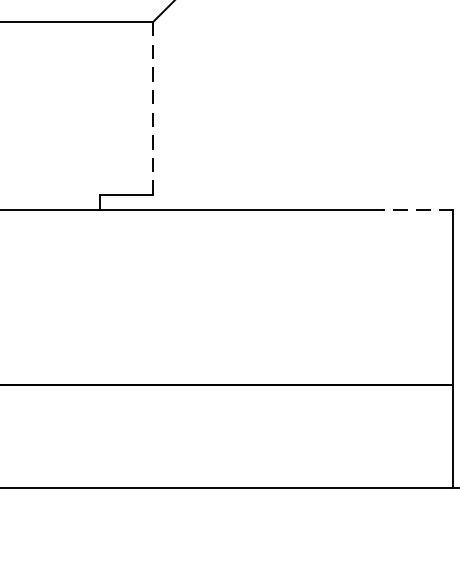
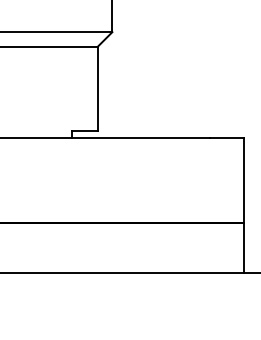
line: (152, 107) -> (97, 88), dashed -> solid
line: (417, 210) -> (226, 138), dashed -> solid

